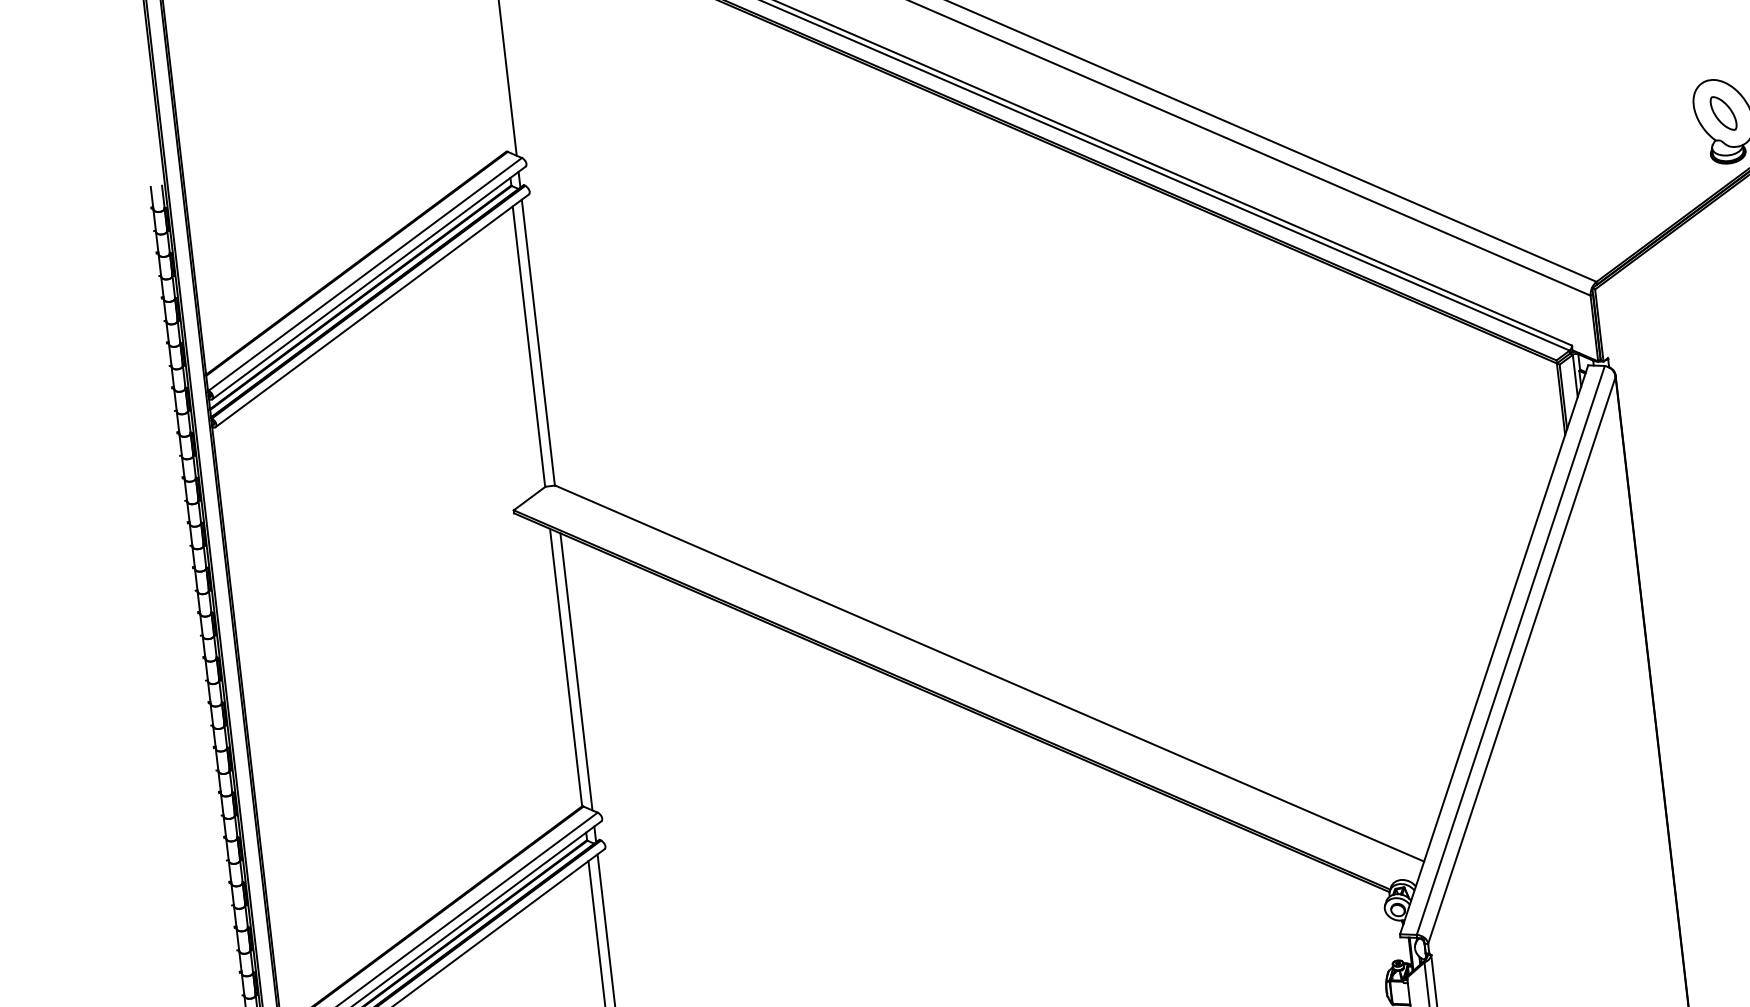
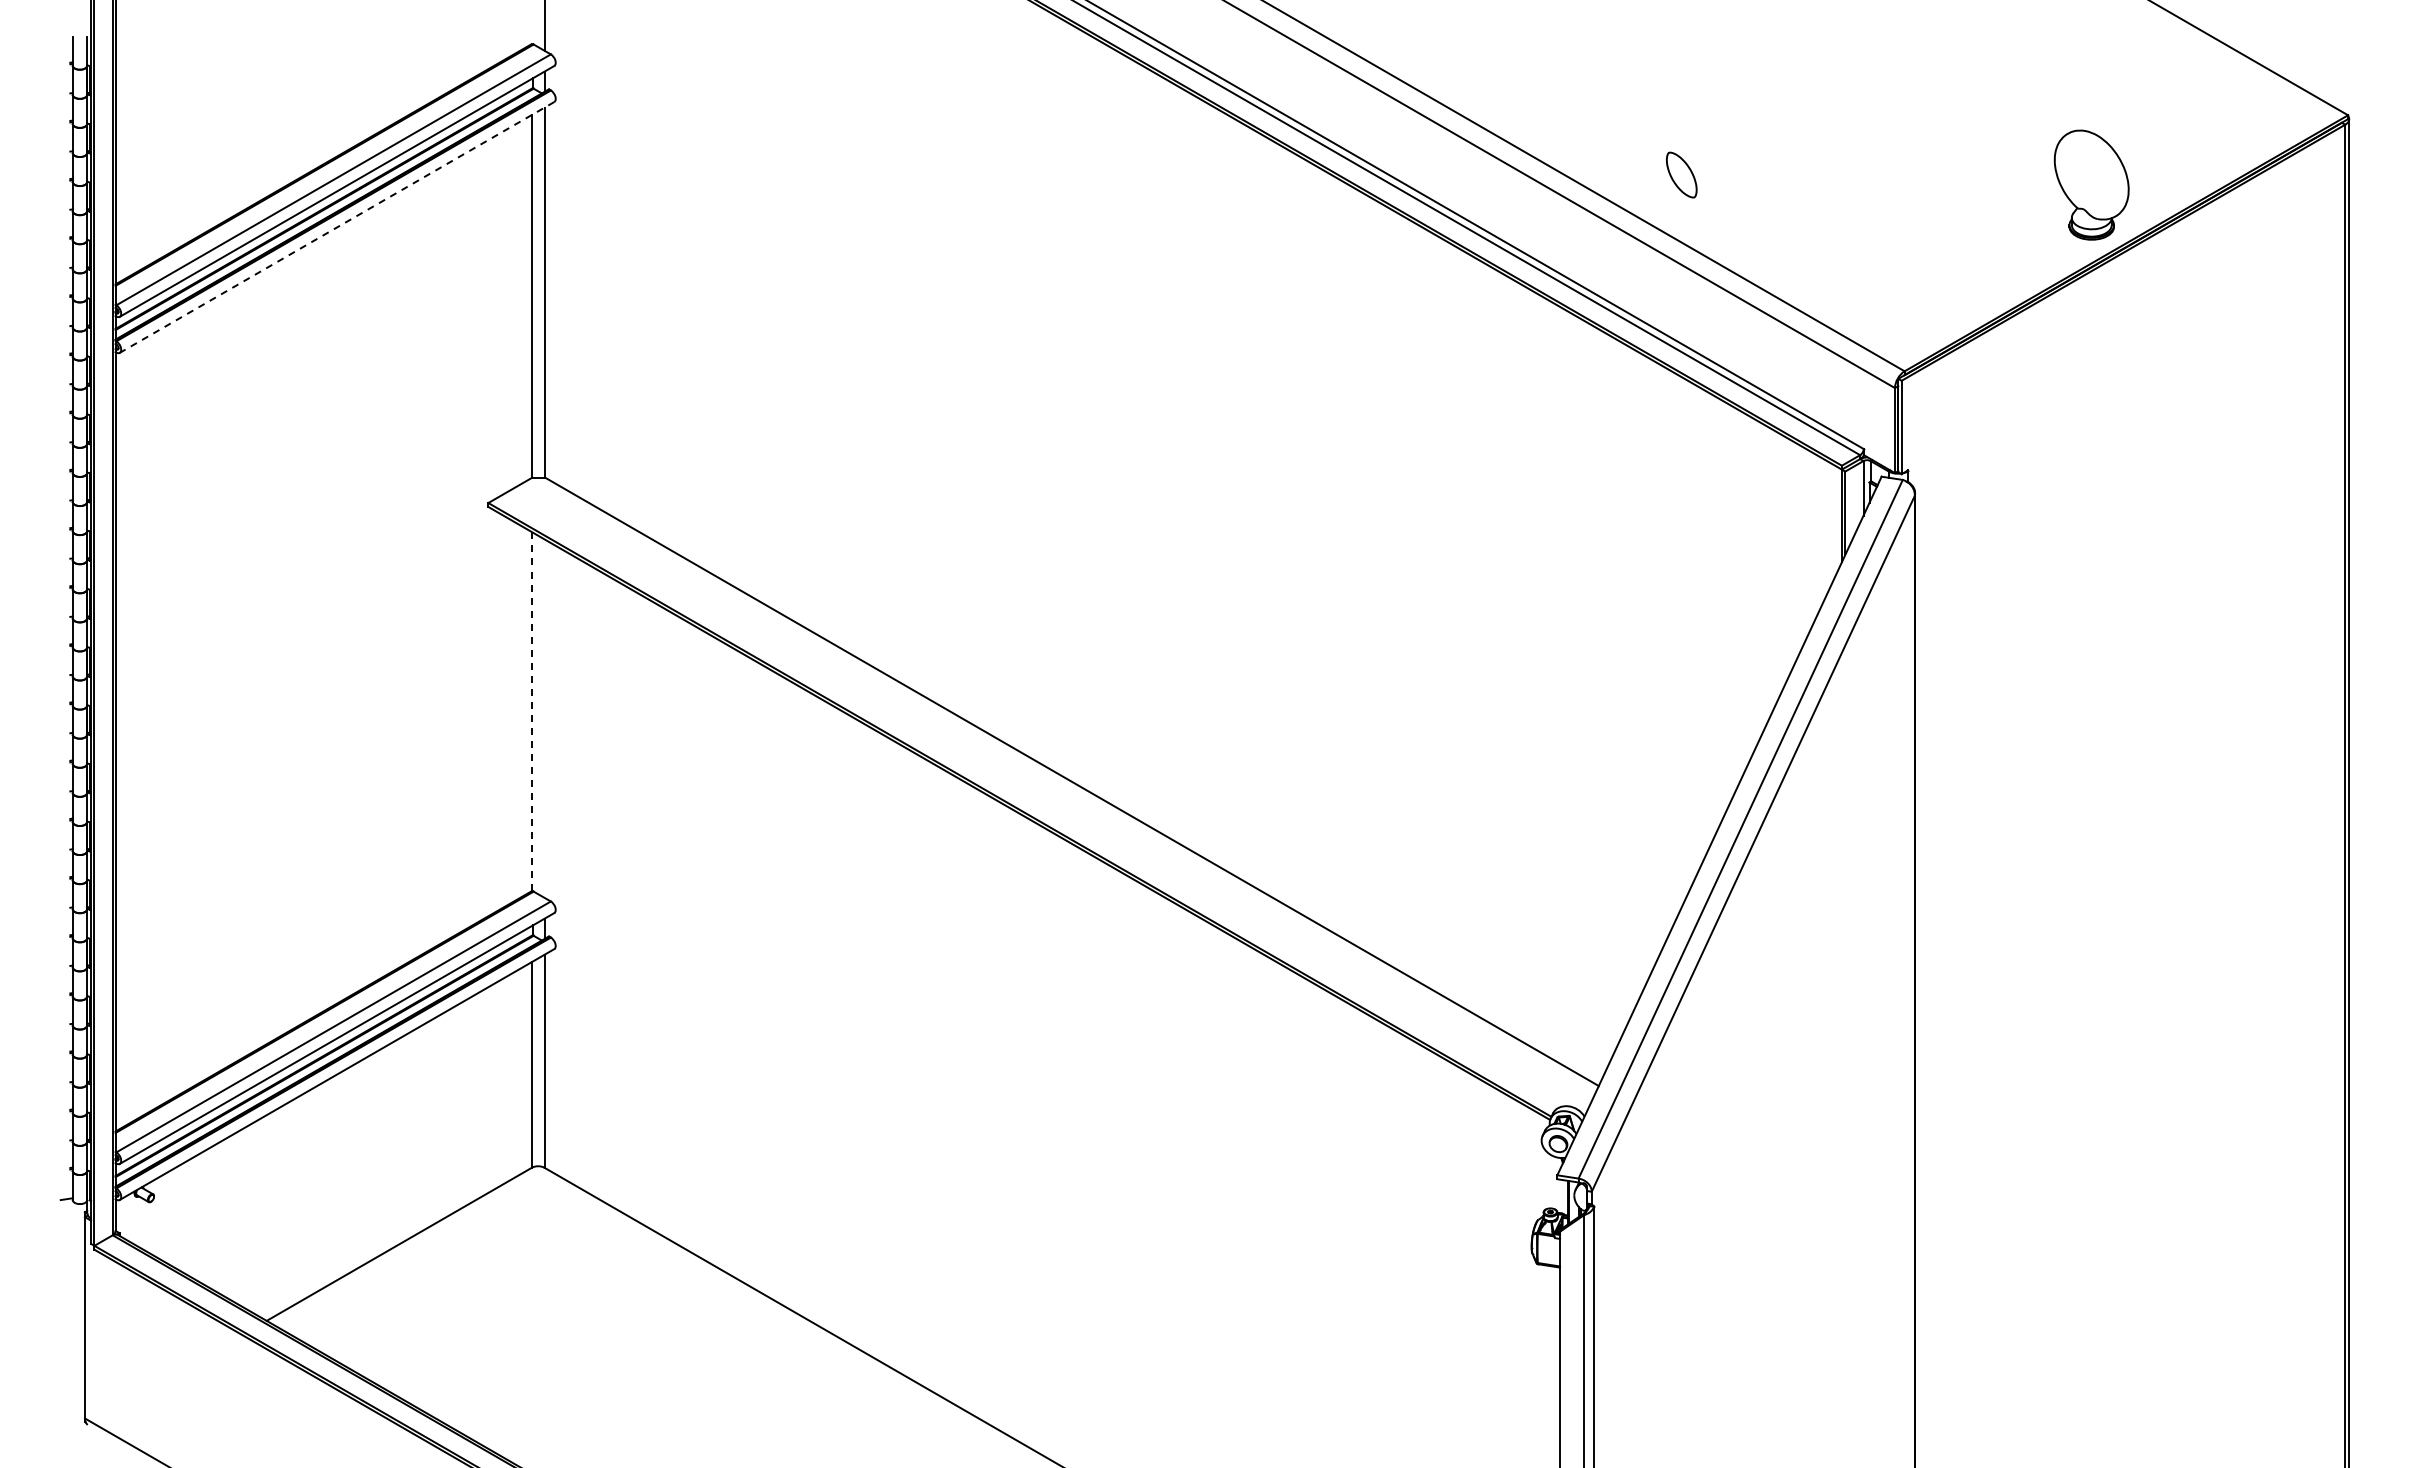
part: (1723, 113) -> (1681, 174), moved
line: (372, 310) -> (337, 227), solid -> dashed
line: (565, 667) -> (531, 711), solid -> dashed
line: (576, 671) -> (544, 718), removed

